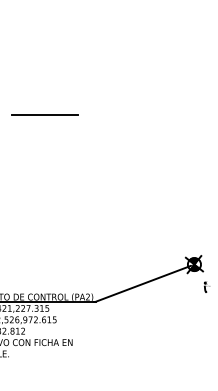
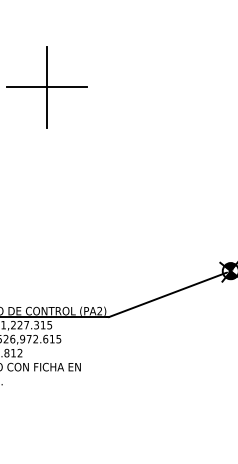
line: (45, 114) -> (47, 86), added

